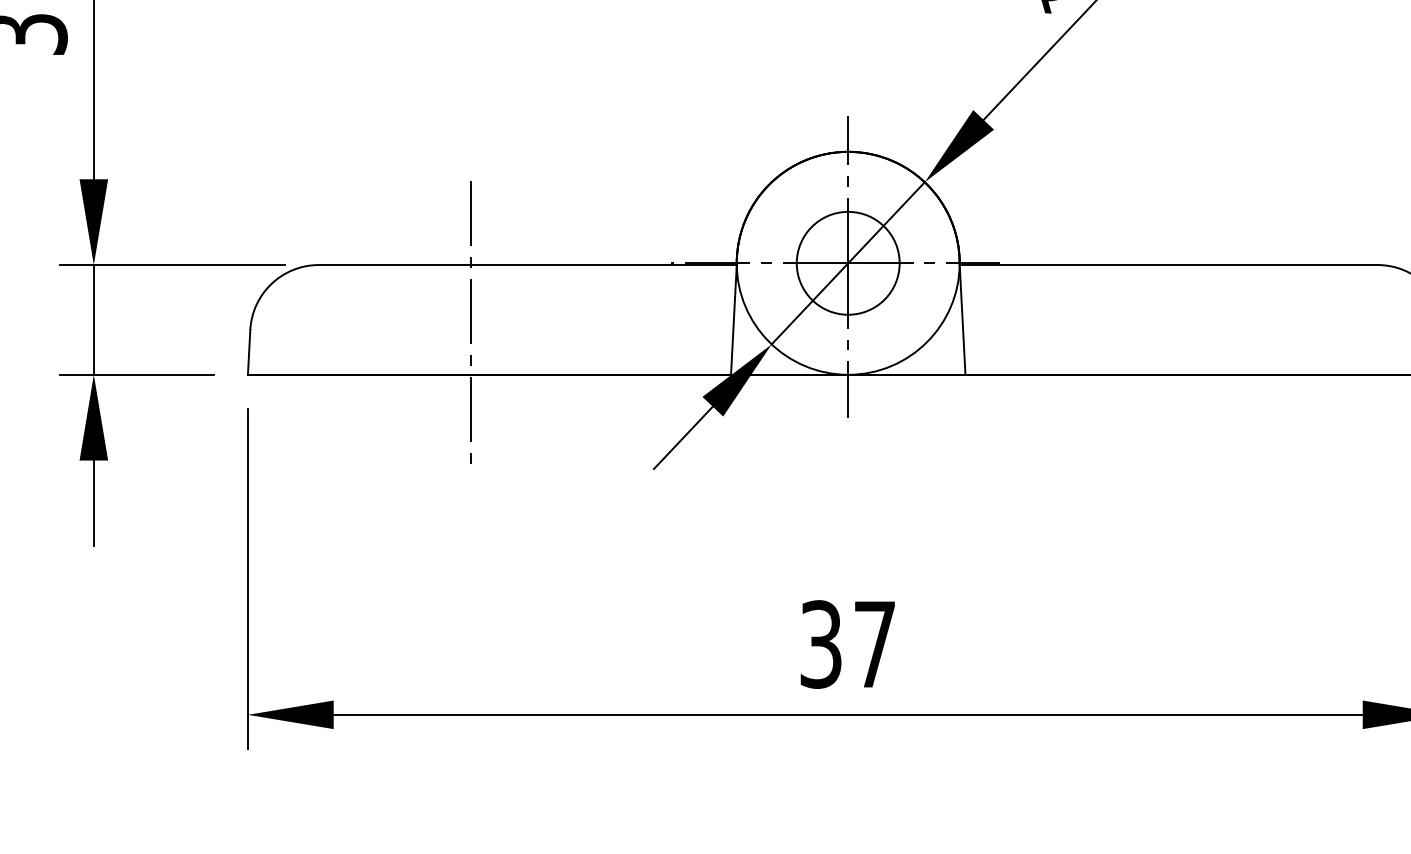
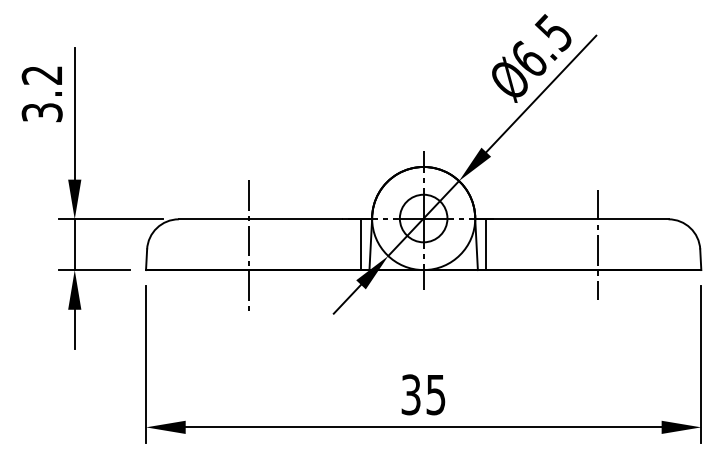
line: (713, 319) -> (361, 244), added
line: (984, 319) -> (486, 244), added
line: (1226, 319) -> (598, 244), added
text: (873, 645) -> (435, 395), 37 -> 35

